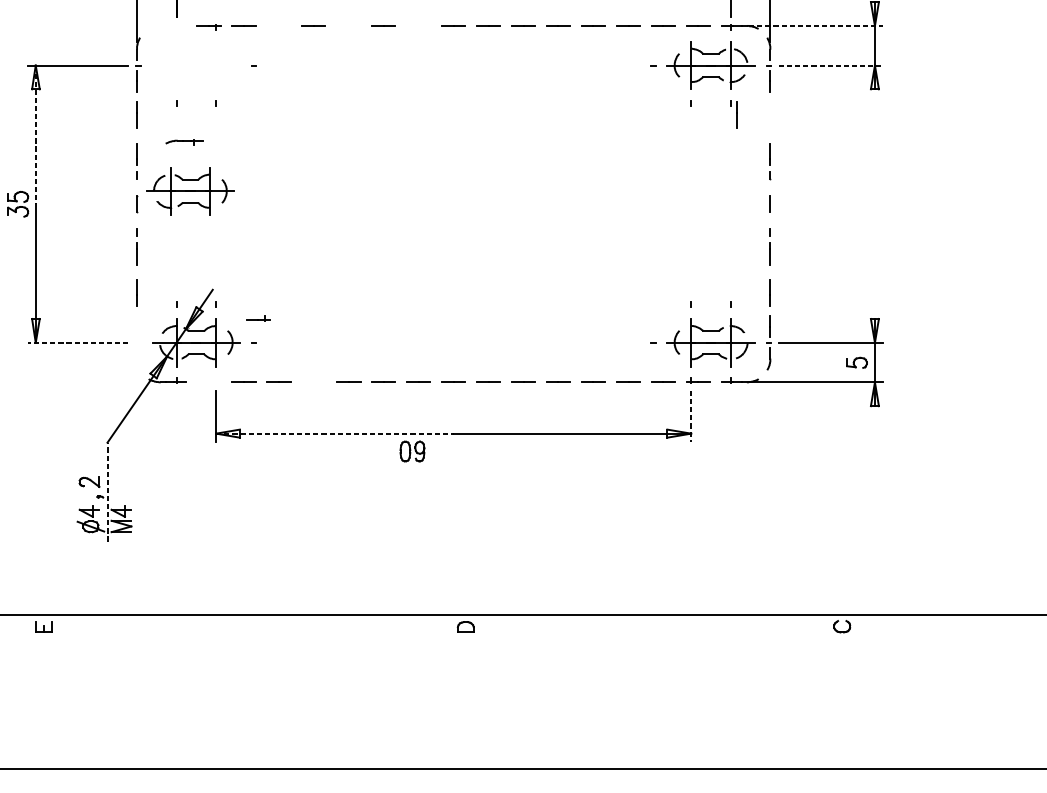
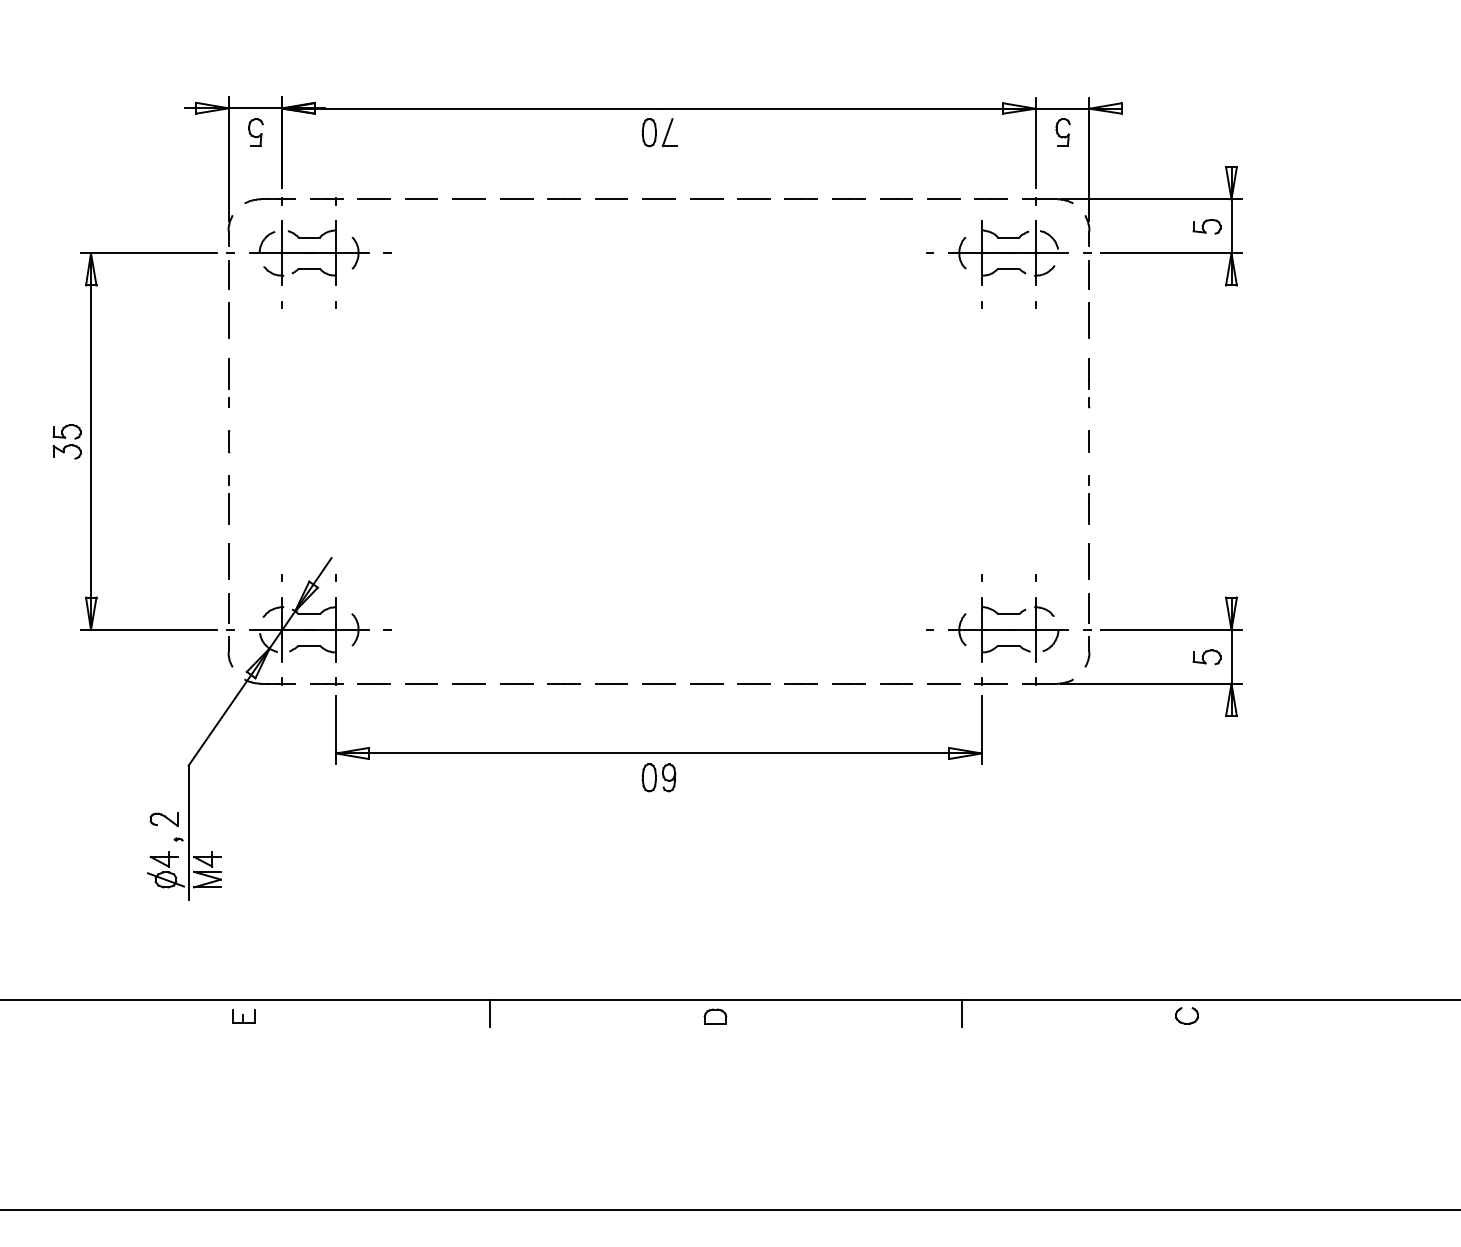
line: (278, 25) -> (421, 198), added
line: (348, 25) -> (516, 198), added
line: (418, 25) -> (611, 198), added
line: (816, 26) -> (1151, 199), dashed -> solid
part: (856, 45) -> (1206, 226), added
line: (830, 65) -> (1171, 253), dashed -> solid
line: (736, 115) -> (1088, 320), moved
line: (36, 134) -> (91, 347), dashed -> solid
part: (184, 142) -> (269, 201), moved
part: (190, 190) -> (309, 252), moved
part: (258, 318) -> (326, 681), moved
line: (78, 343) -> (148, 630), dashed -> solid
part: (138, 343) -> (230, 630), added
line: (313, 382) -> (468, 683), added
line: (690, 416) -> (981, 730), dashed -> solid
line: (334, 433) -> (497, 753), dashed -> solid
part: (412, 451) -> (658, 777), moved
line: (107, 491) -> (188, 832), dashed -> solid
line: (329, 624) -> (490, 1012), added
line: (677, 624) -> (962, 1012), added
part: (44, 627) -> (243, 1016), moved
part: (465, 627) -> (715, 1016), moved

